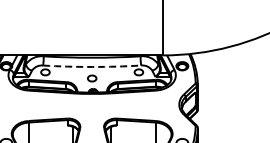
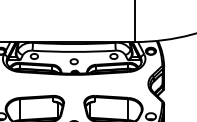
line: (92, 66) -> (74, 51), dashed -> solid

